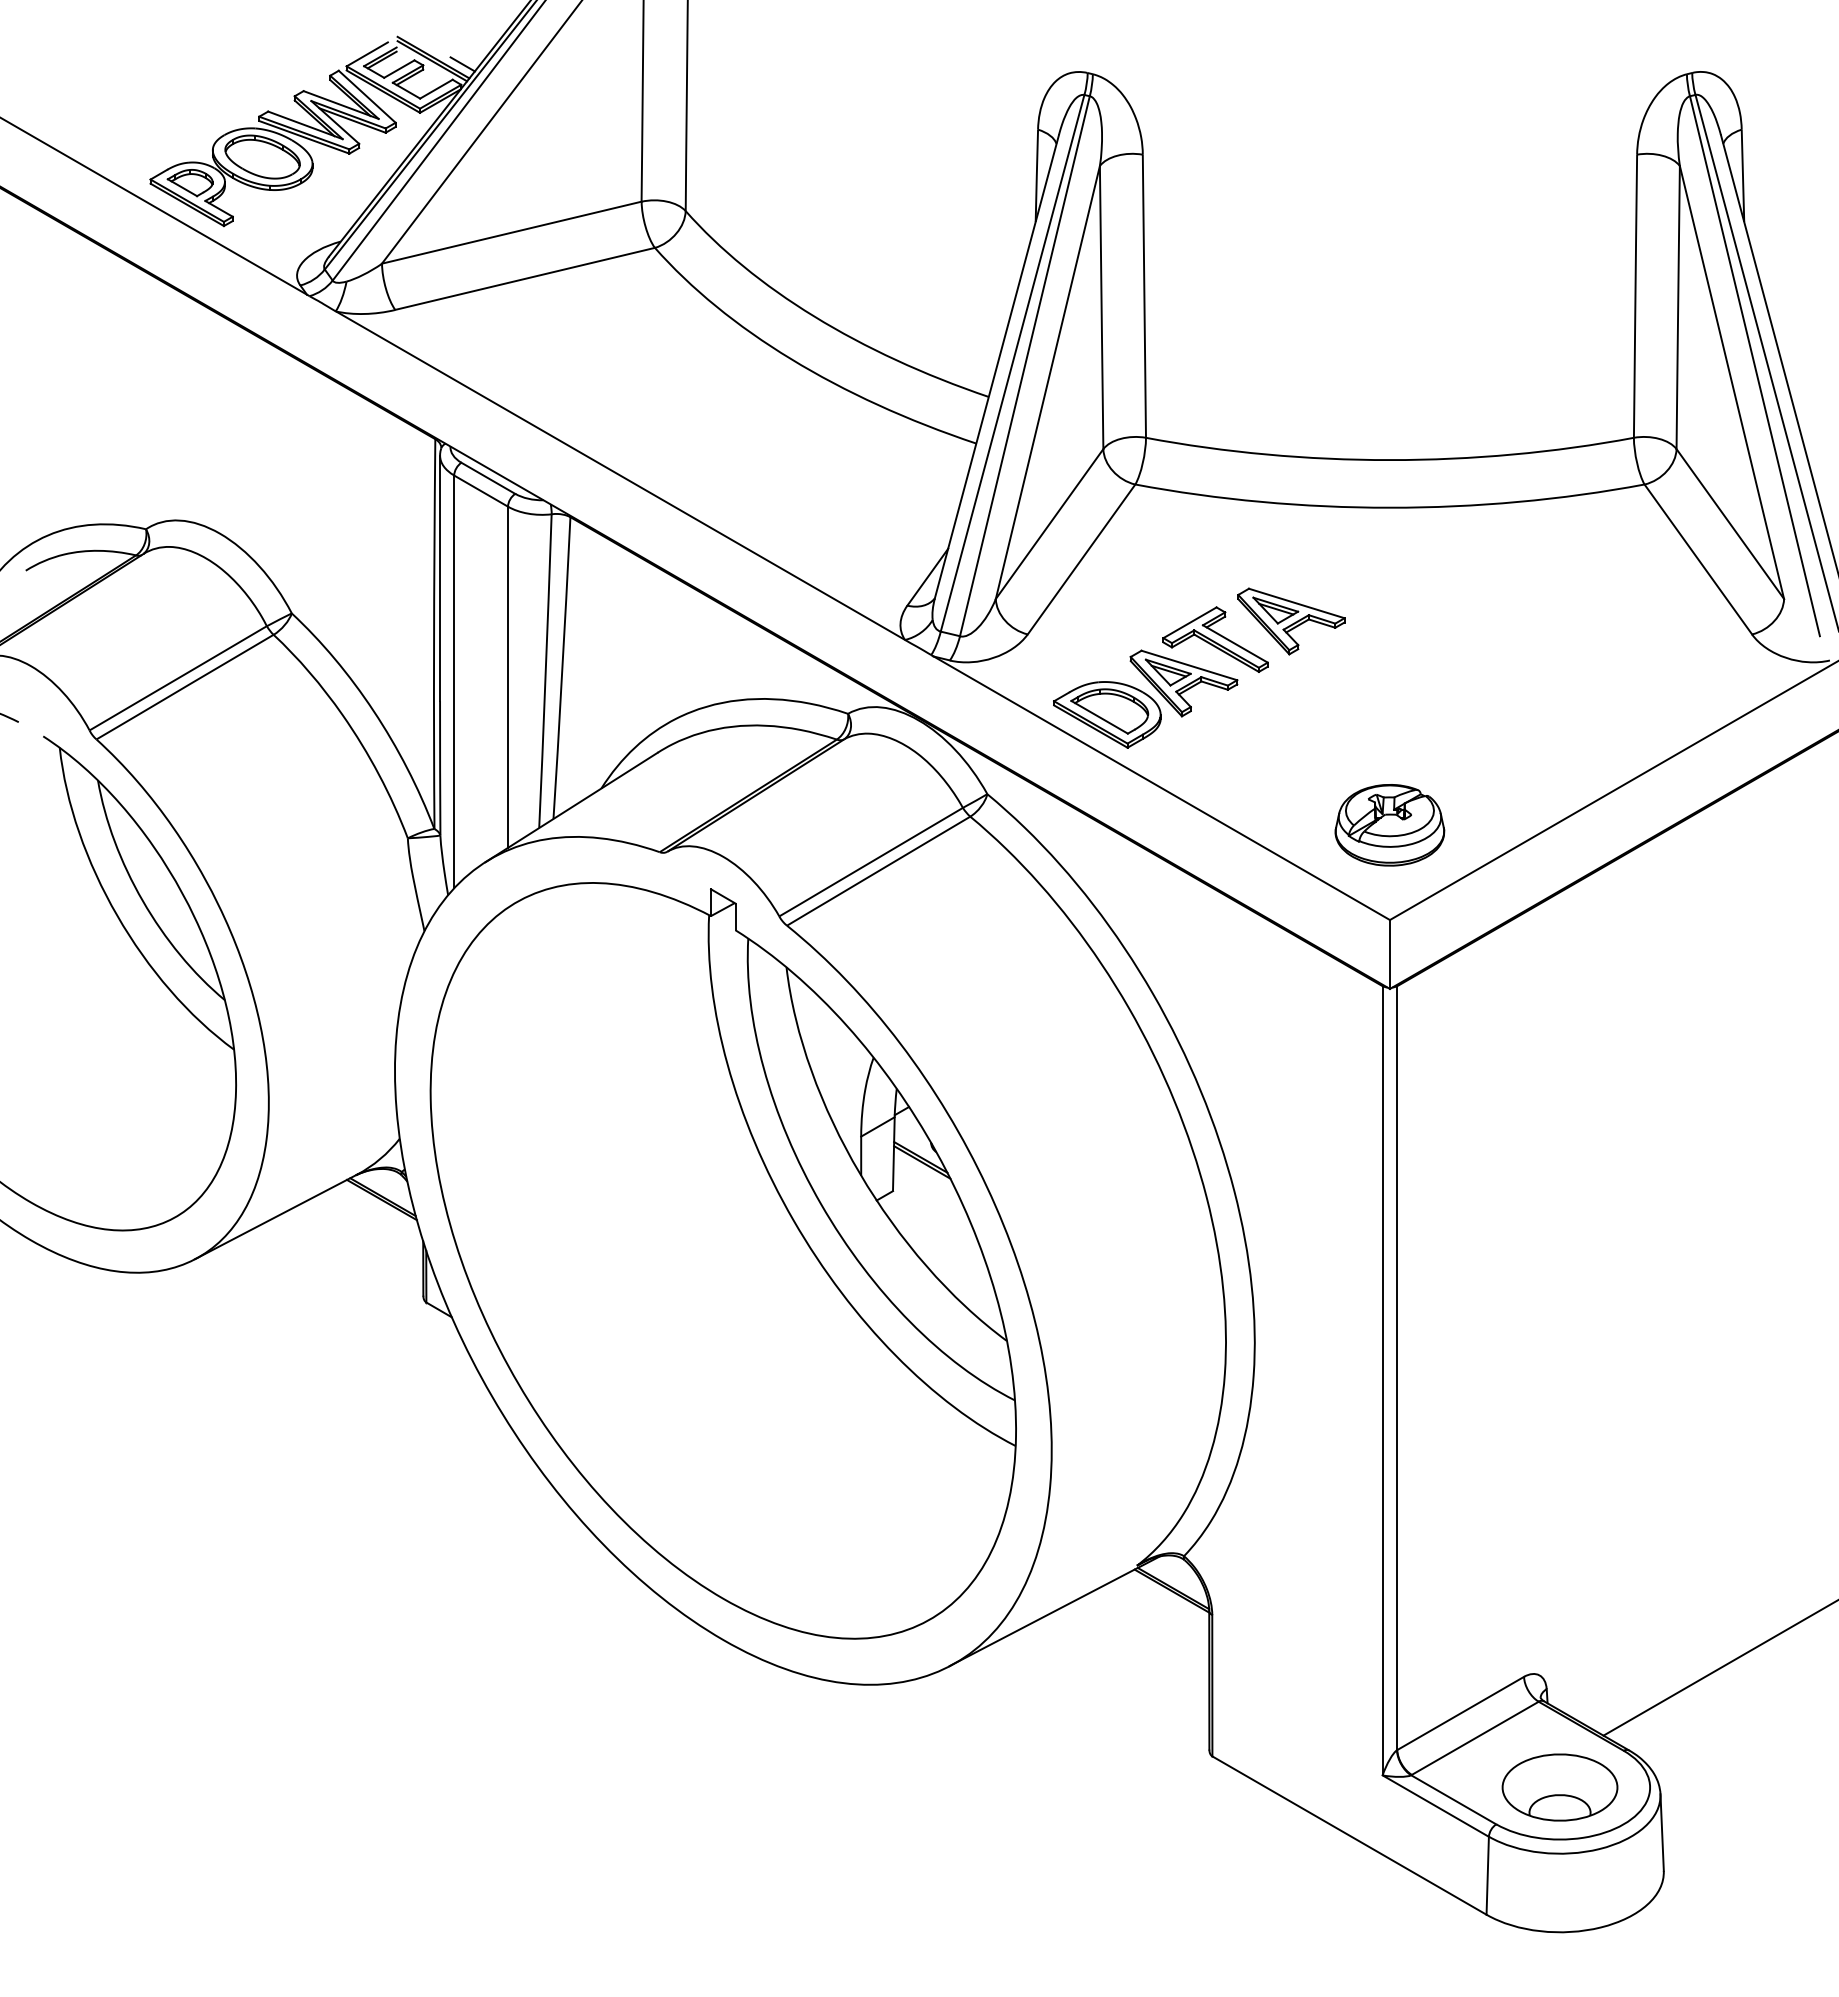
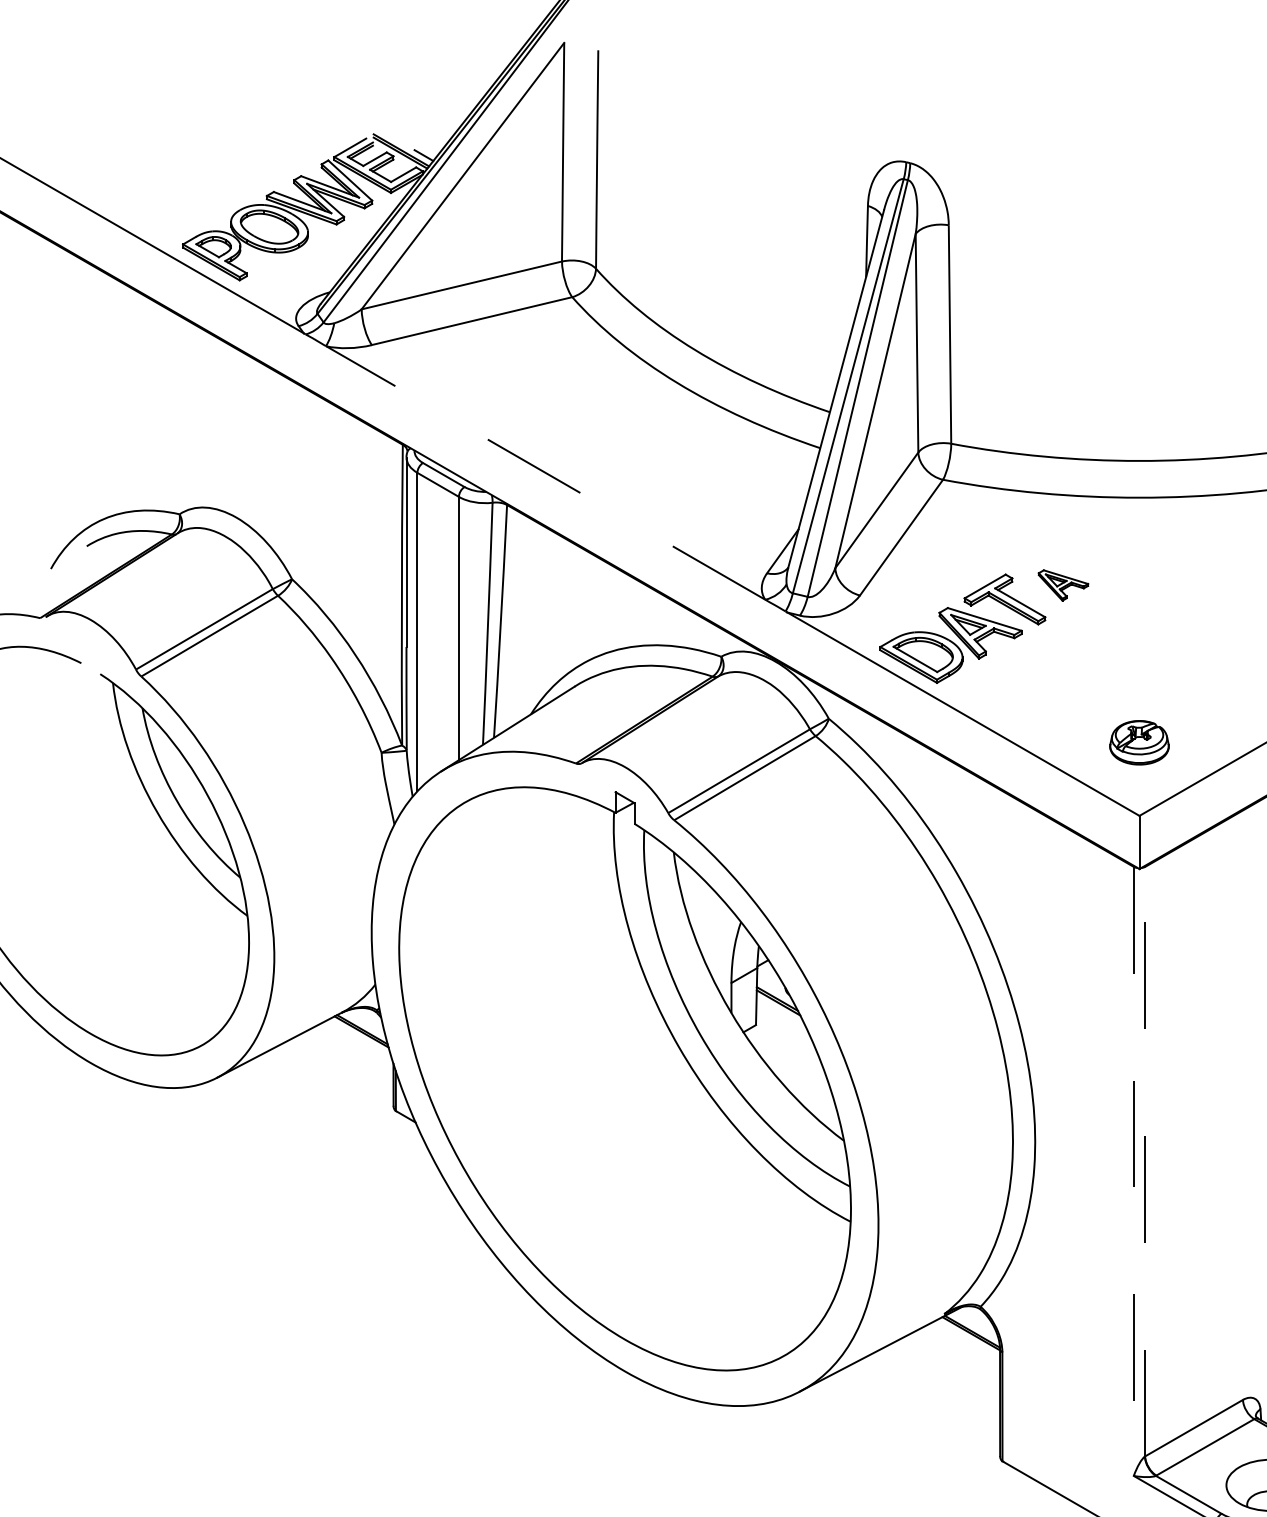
line: (620, 475) -> (545, 472), solid -> dashed
part: (1291, 621) -> (1063, 585), size x0.6
part: (1389, 825) -> (1139, 742), size x0.7
line: (1397, 1368) -> (1145, 1161), solid -> dashed
line: (1382, 1380) -> (1133, 1171), solid -> dashed

